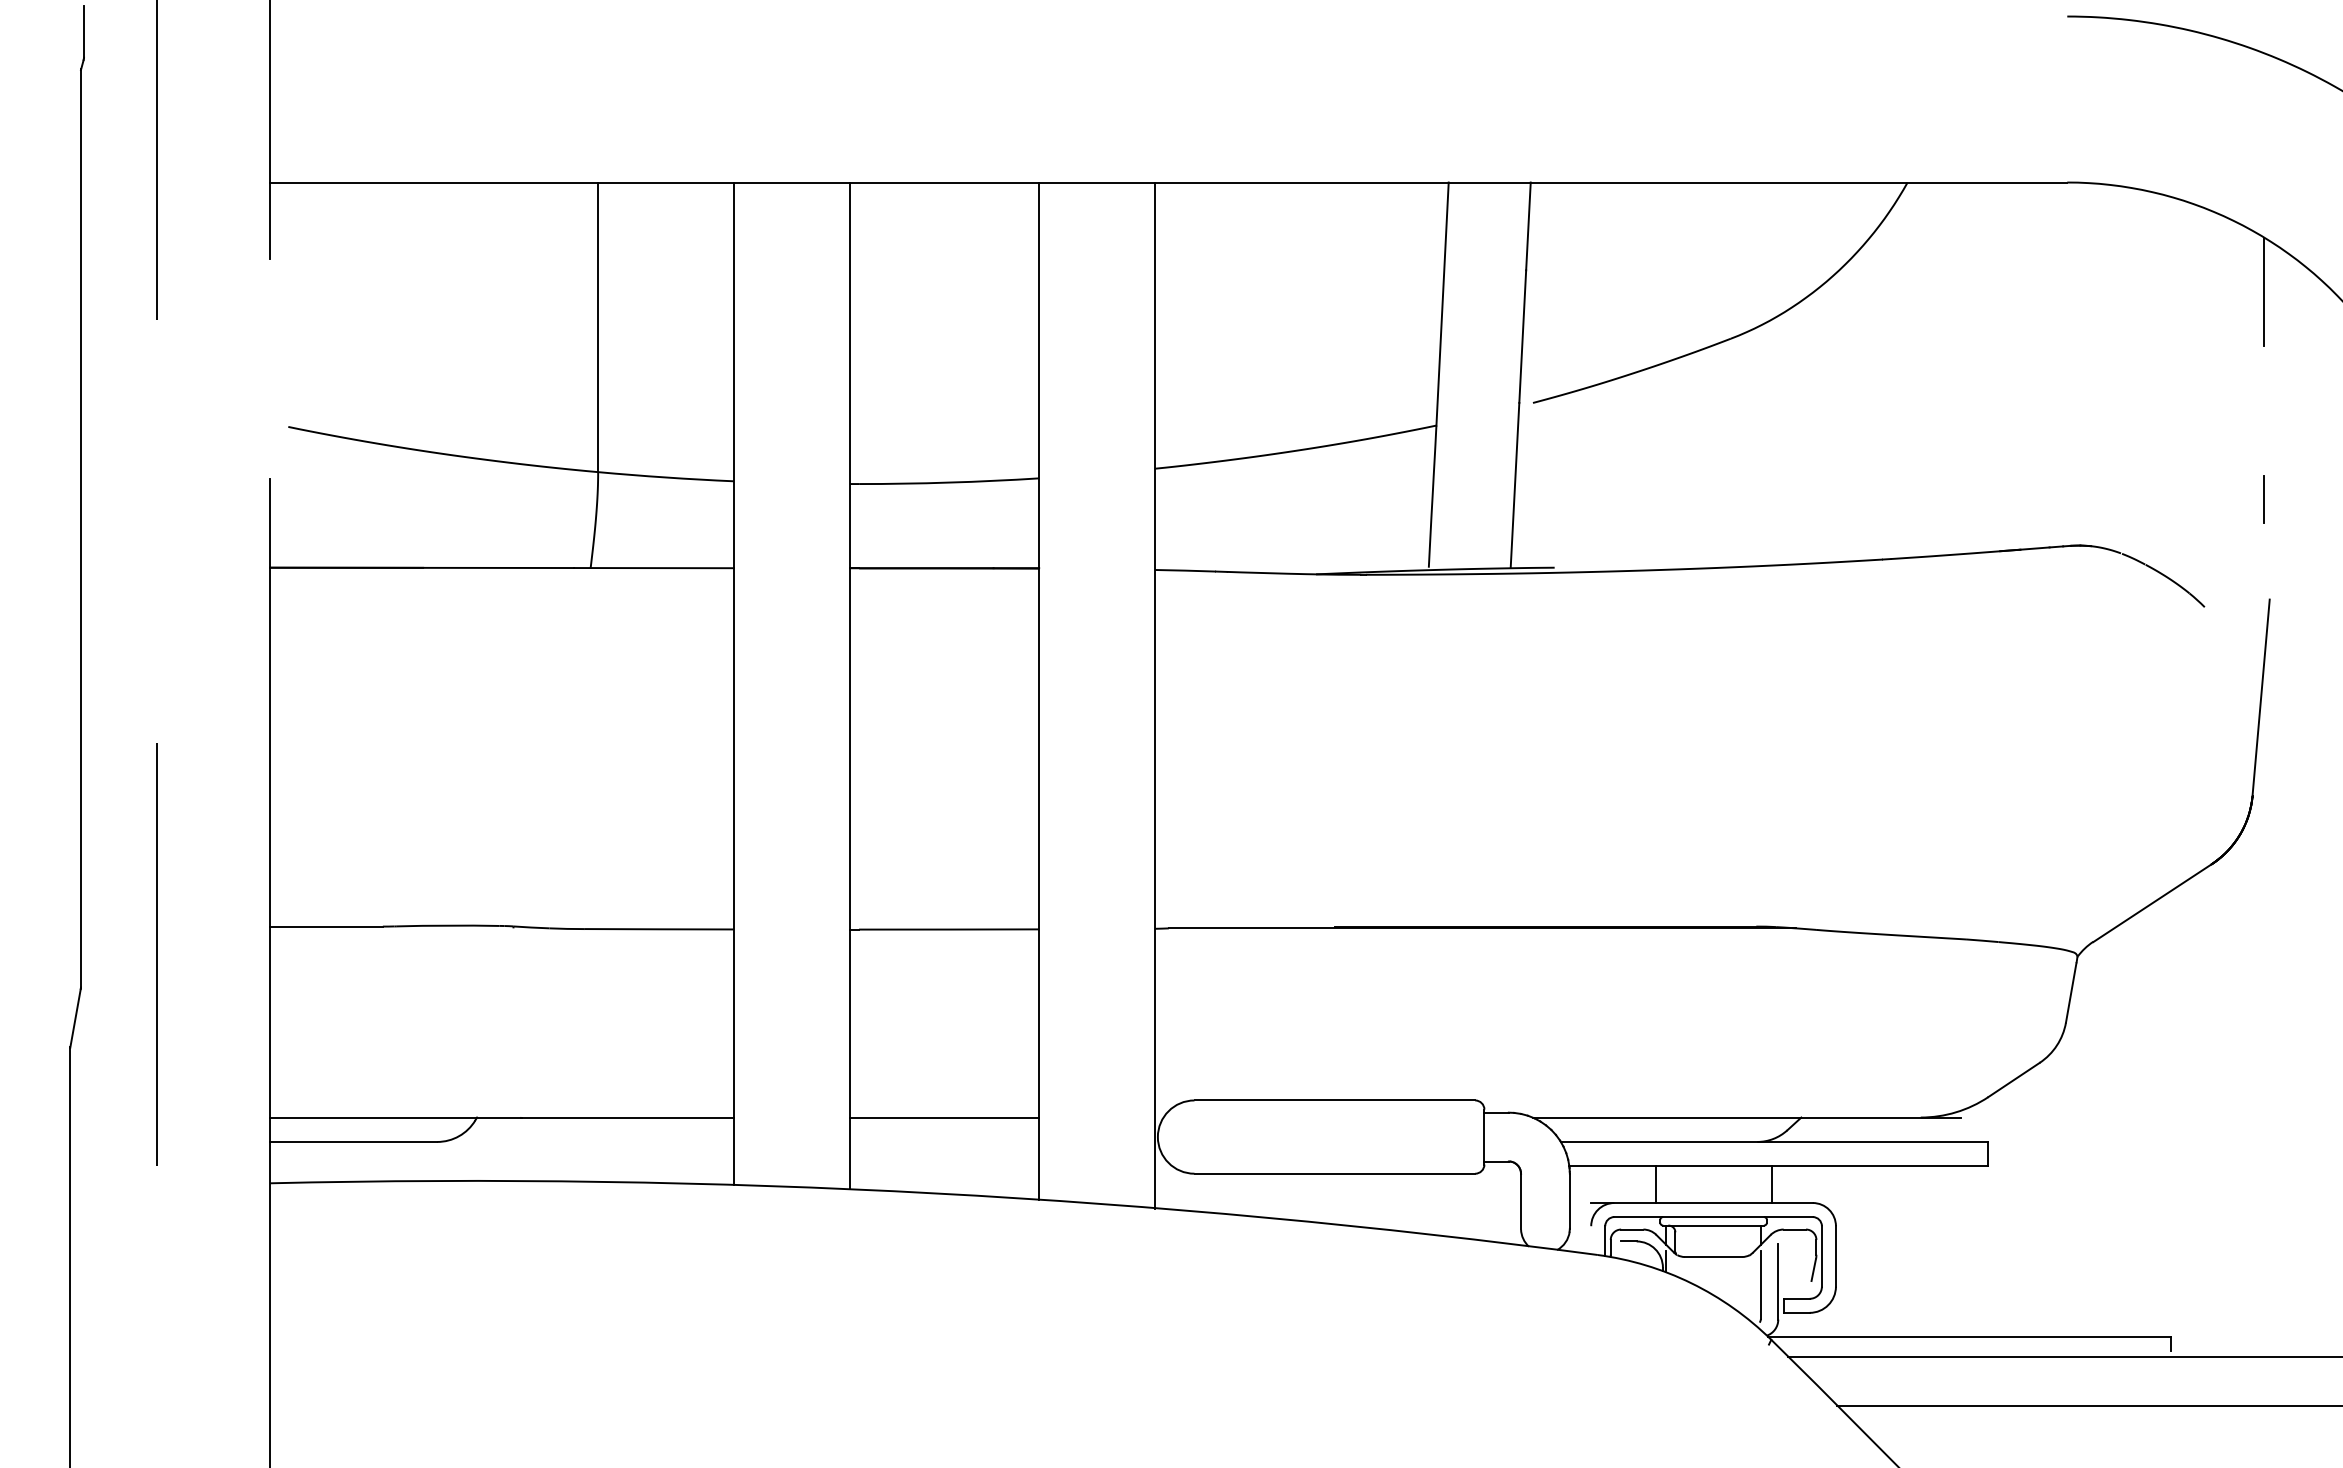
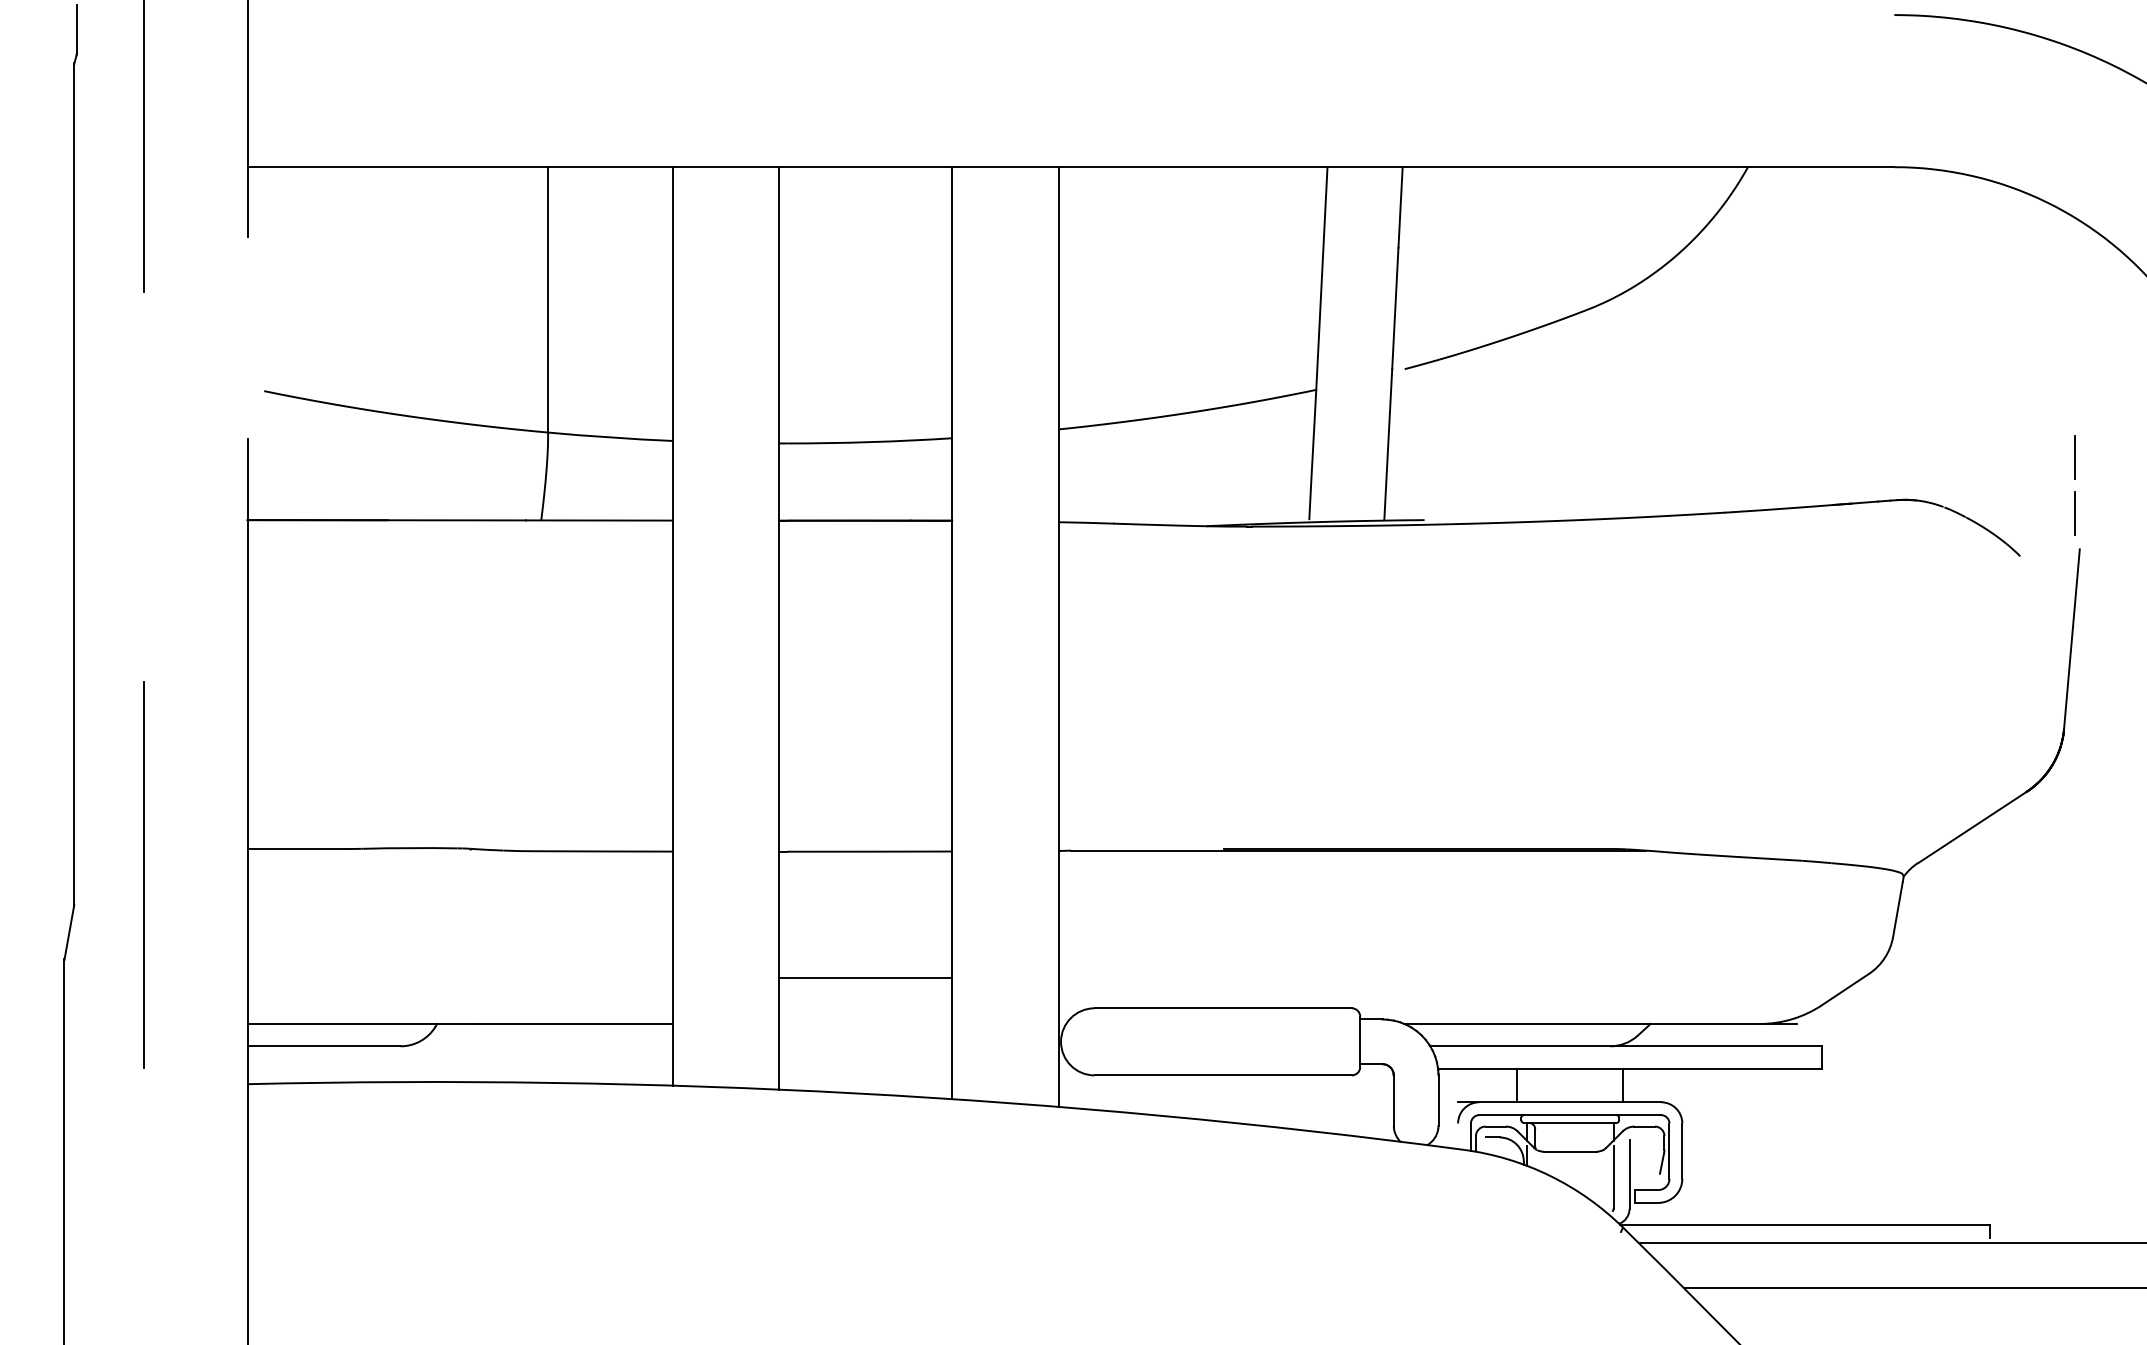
line: (2264, 291) -> (2075, 267), removed
line: (2263, 560) -> (2074, 513), added
line: (944, 1117) -> (865, 978), moved

